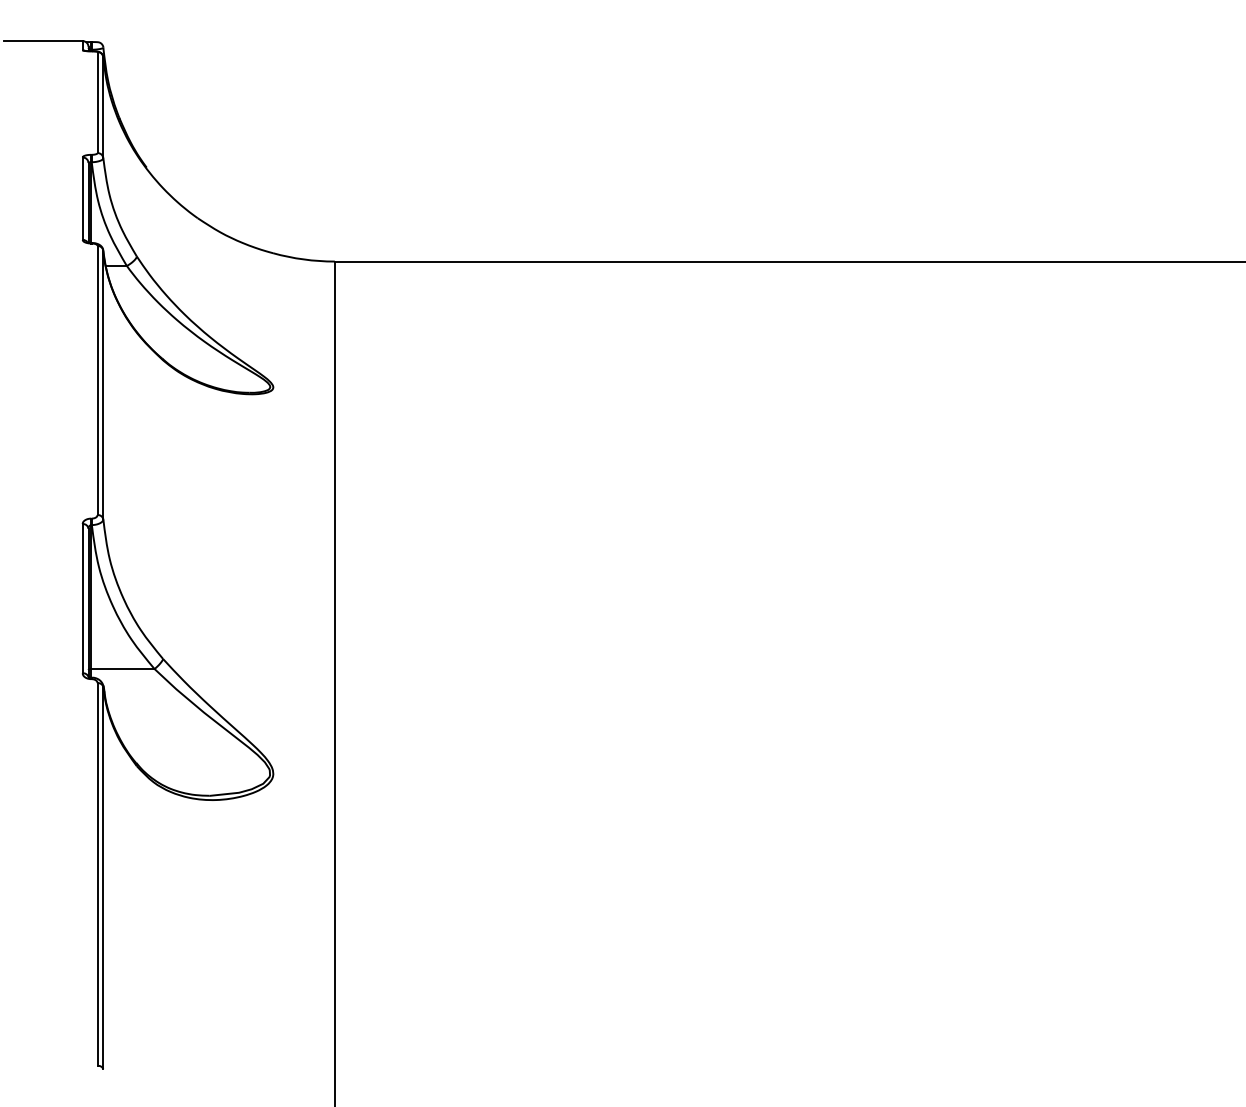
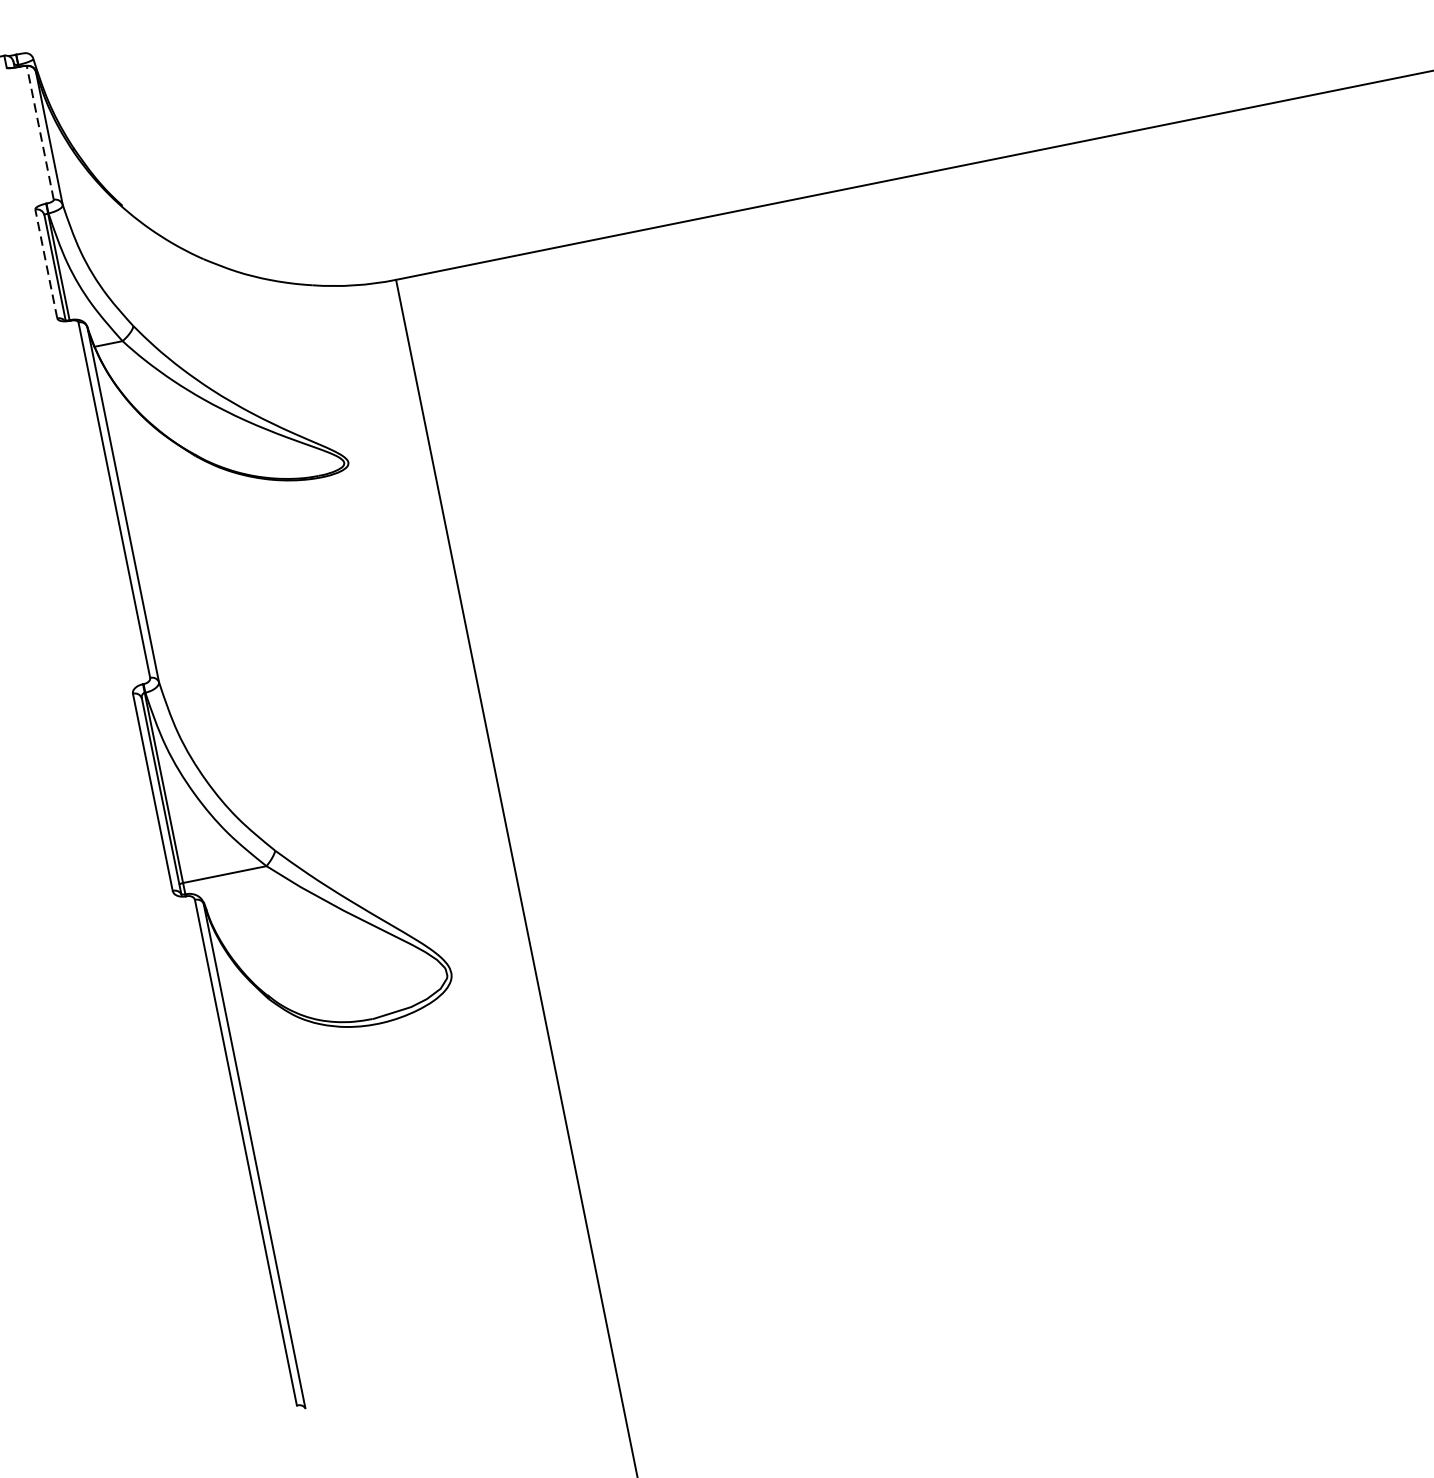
line: (97, 102) -> (40, 132), solid -> dashed
line: (82, 198) -> (45, 263), solid -> dashed

